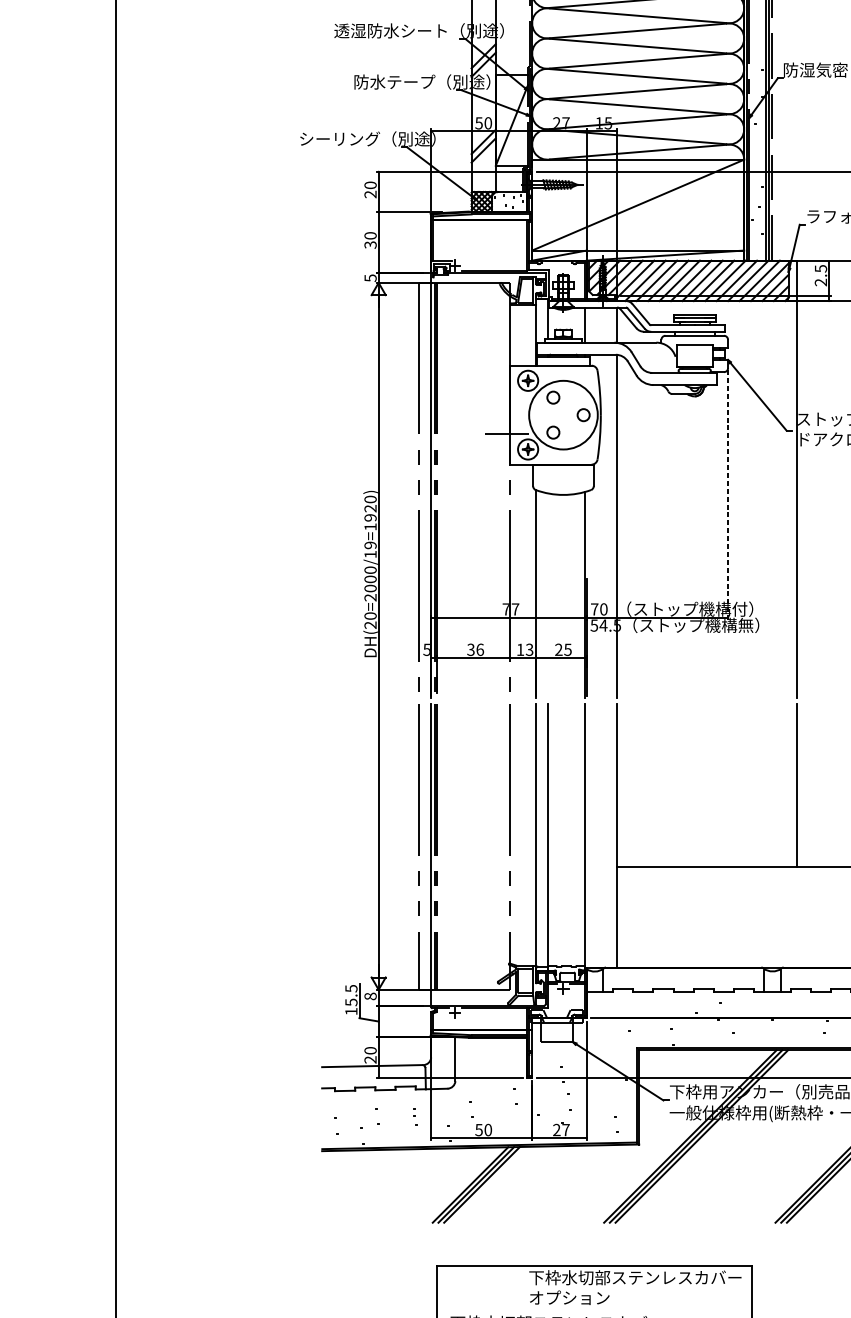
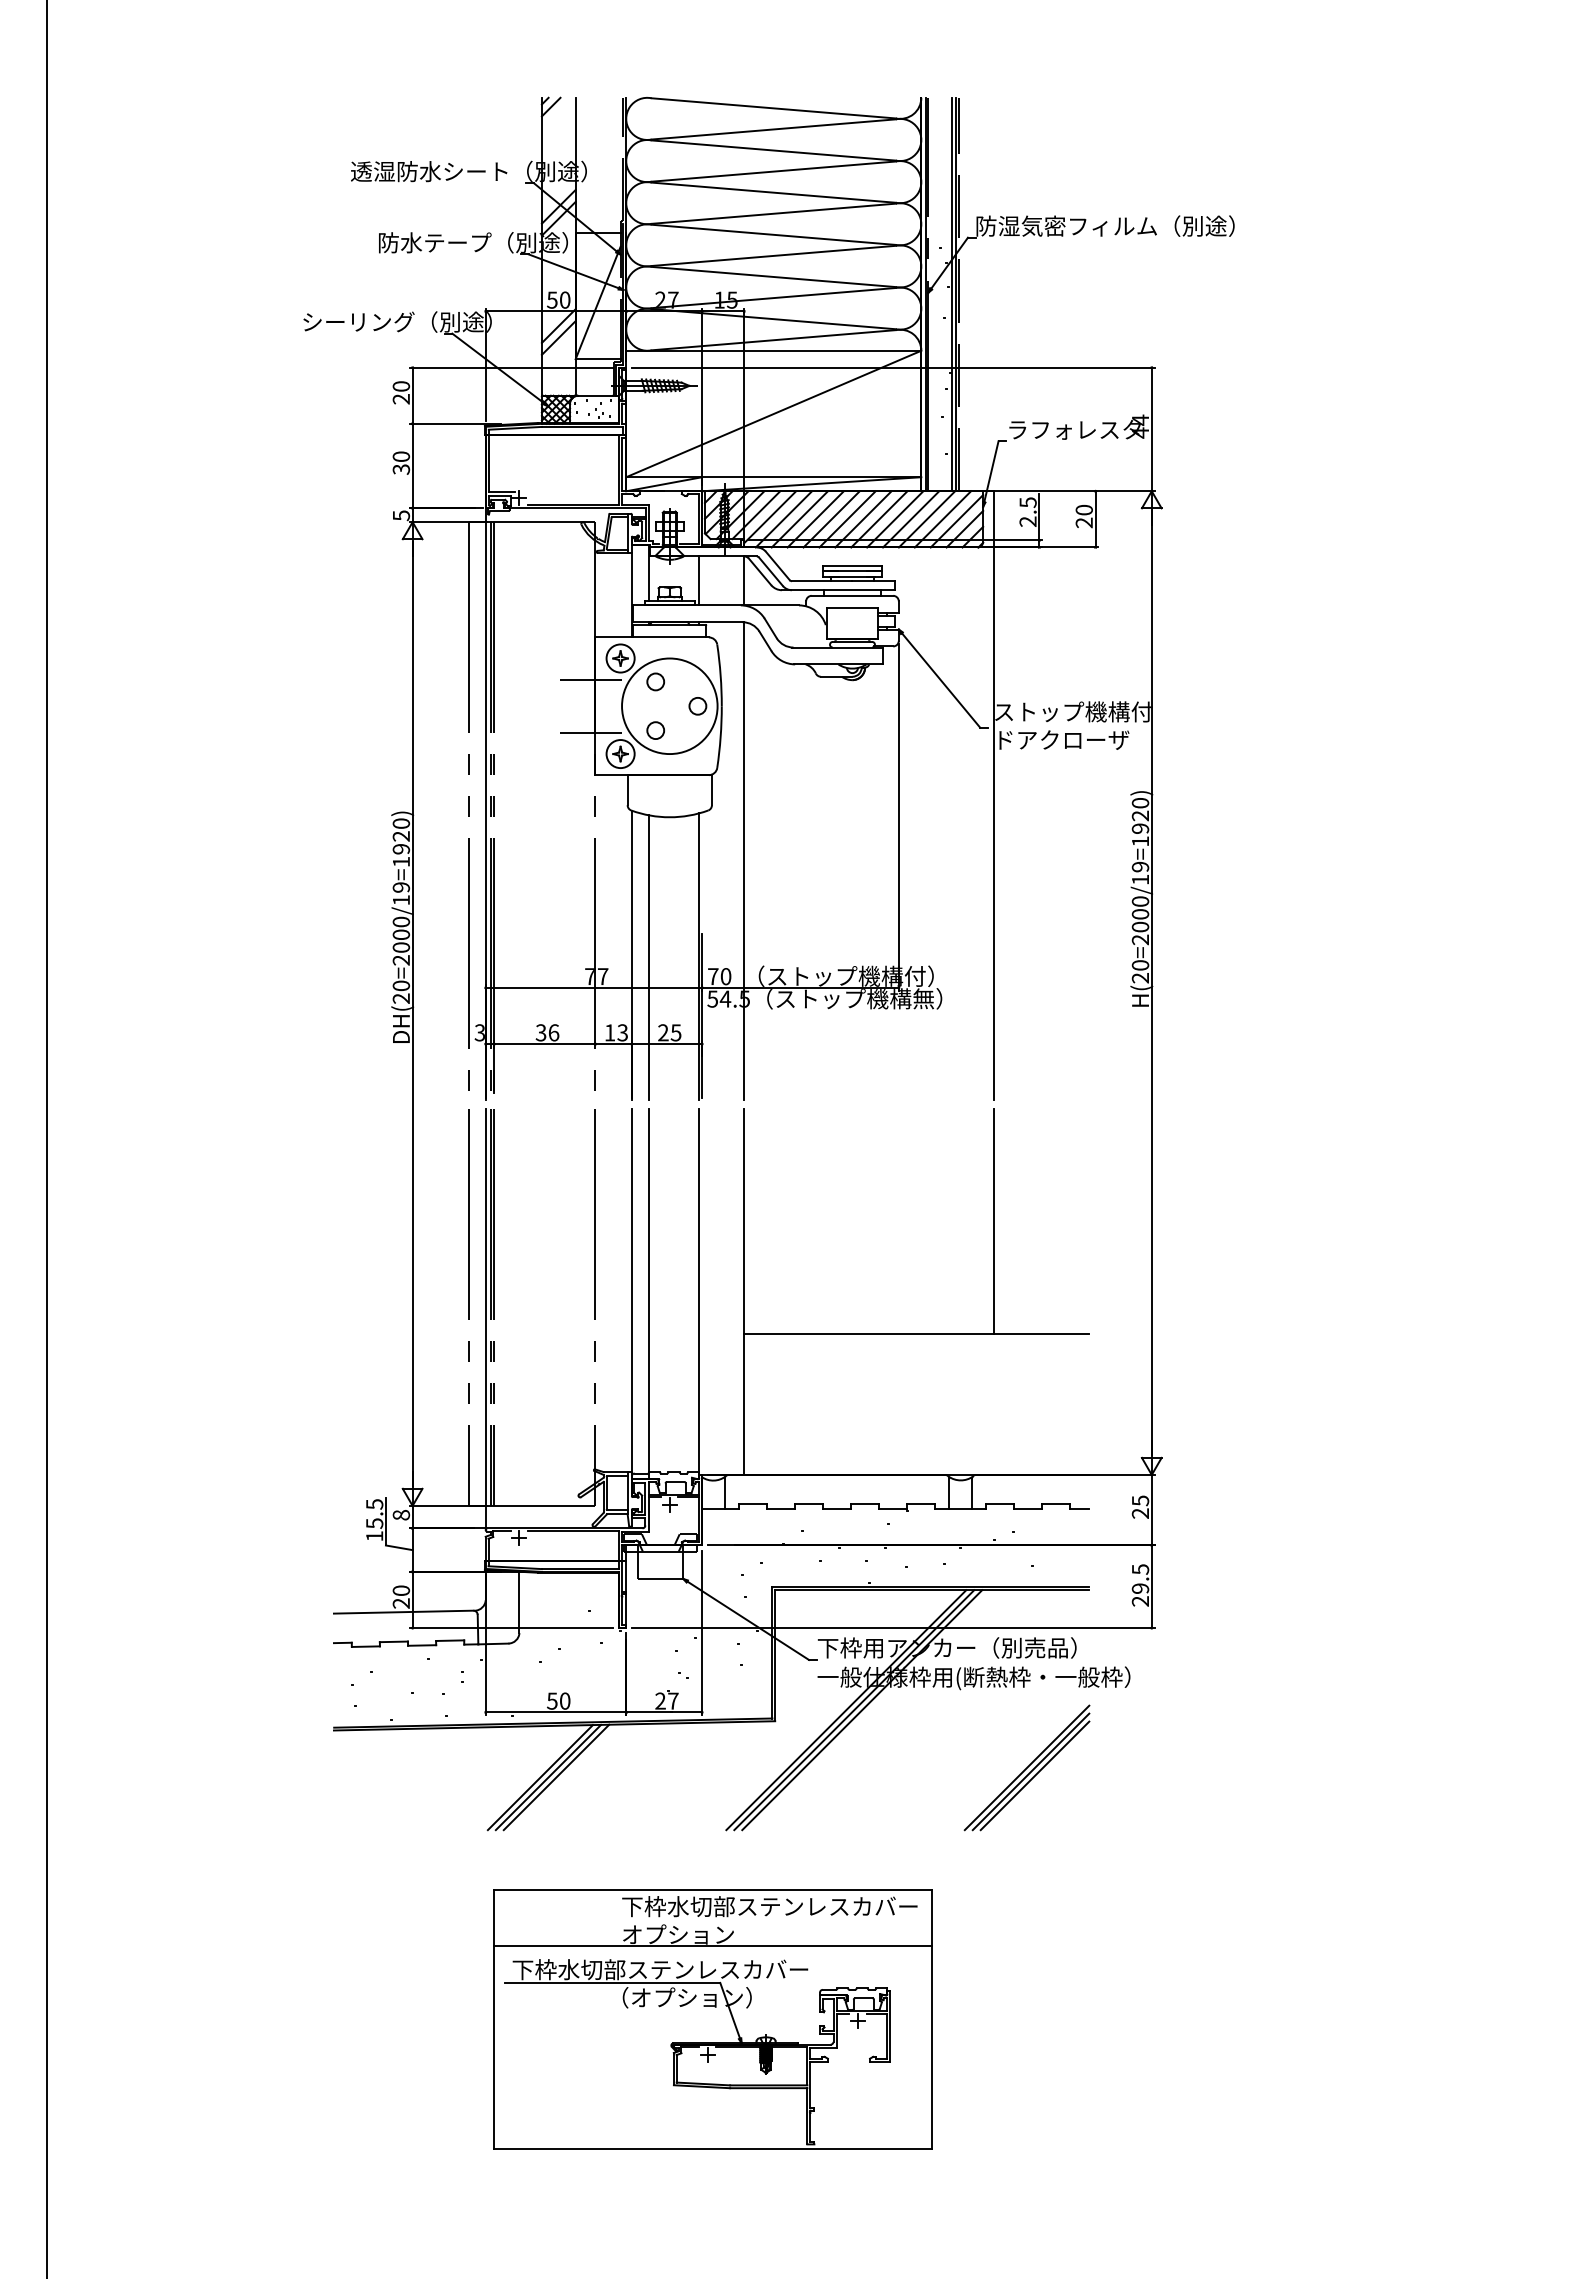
line: (506, 395) -> (590, 679), added
line: (727, 495) -> (898, 817), dashed -> solid
line: (548, 595) -> (648, 957), added
text: (426, 649) -> (479, 1032), 5 -> 3
line: (594, 1305) -> (713, 1945), added

